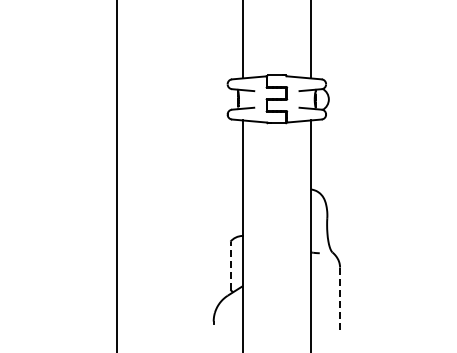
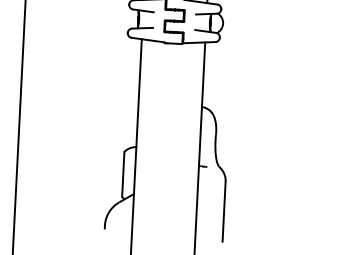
line: (230, 265) -> (123, 174), dashed -> solid
line: (340, 300) -> (224, 212), dashed -> solid

